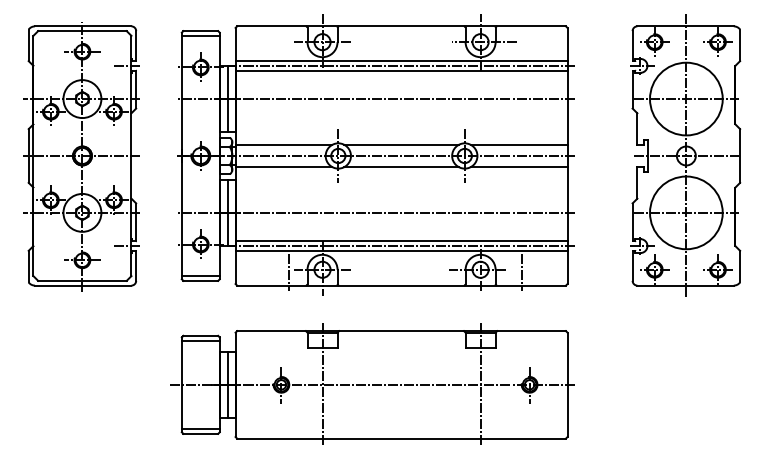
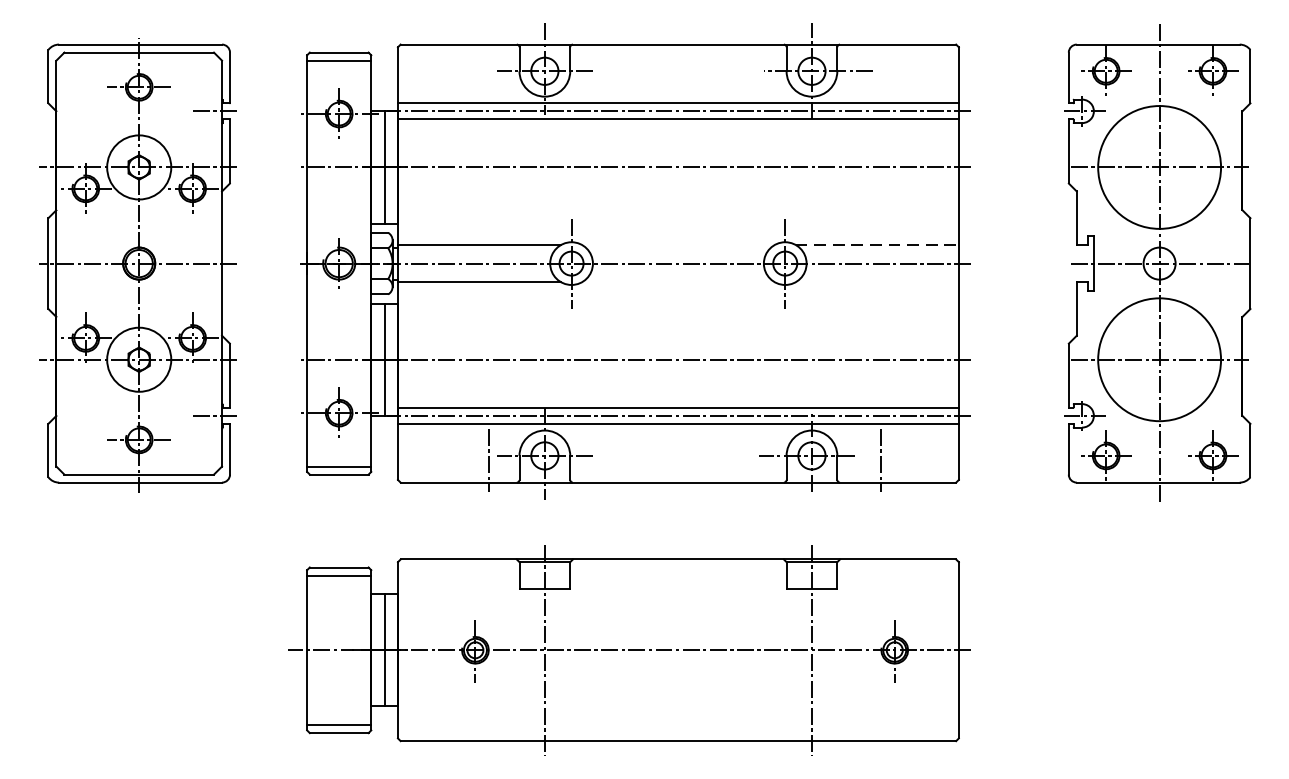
line: (401, 144) -> (678, 244), removed
line: (519, 144) -> (877, 244), solid -> dashed
line: (401, 167) -> (678, 283), removed
line: (518, 167) -> (875, 283), removed

